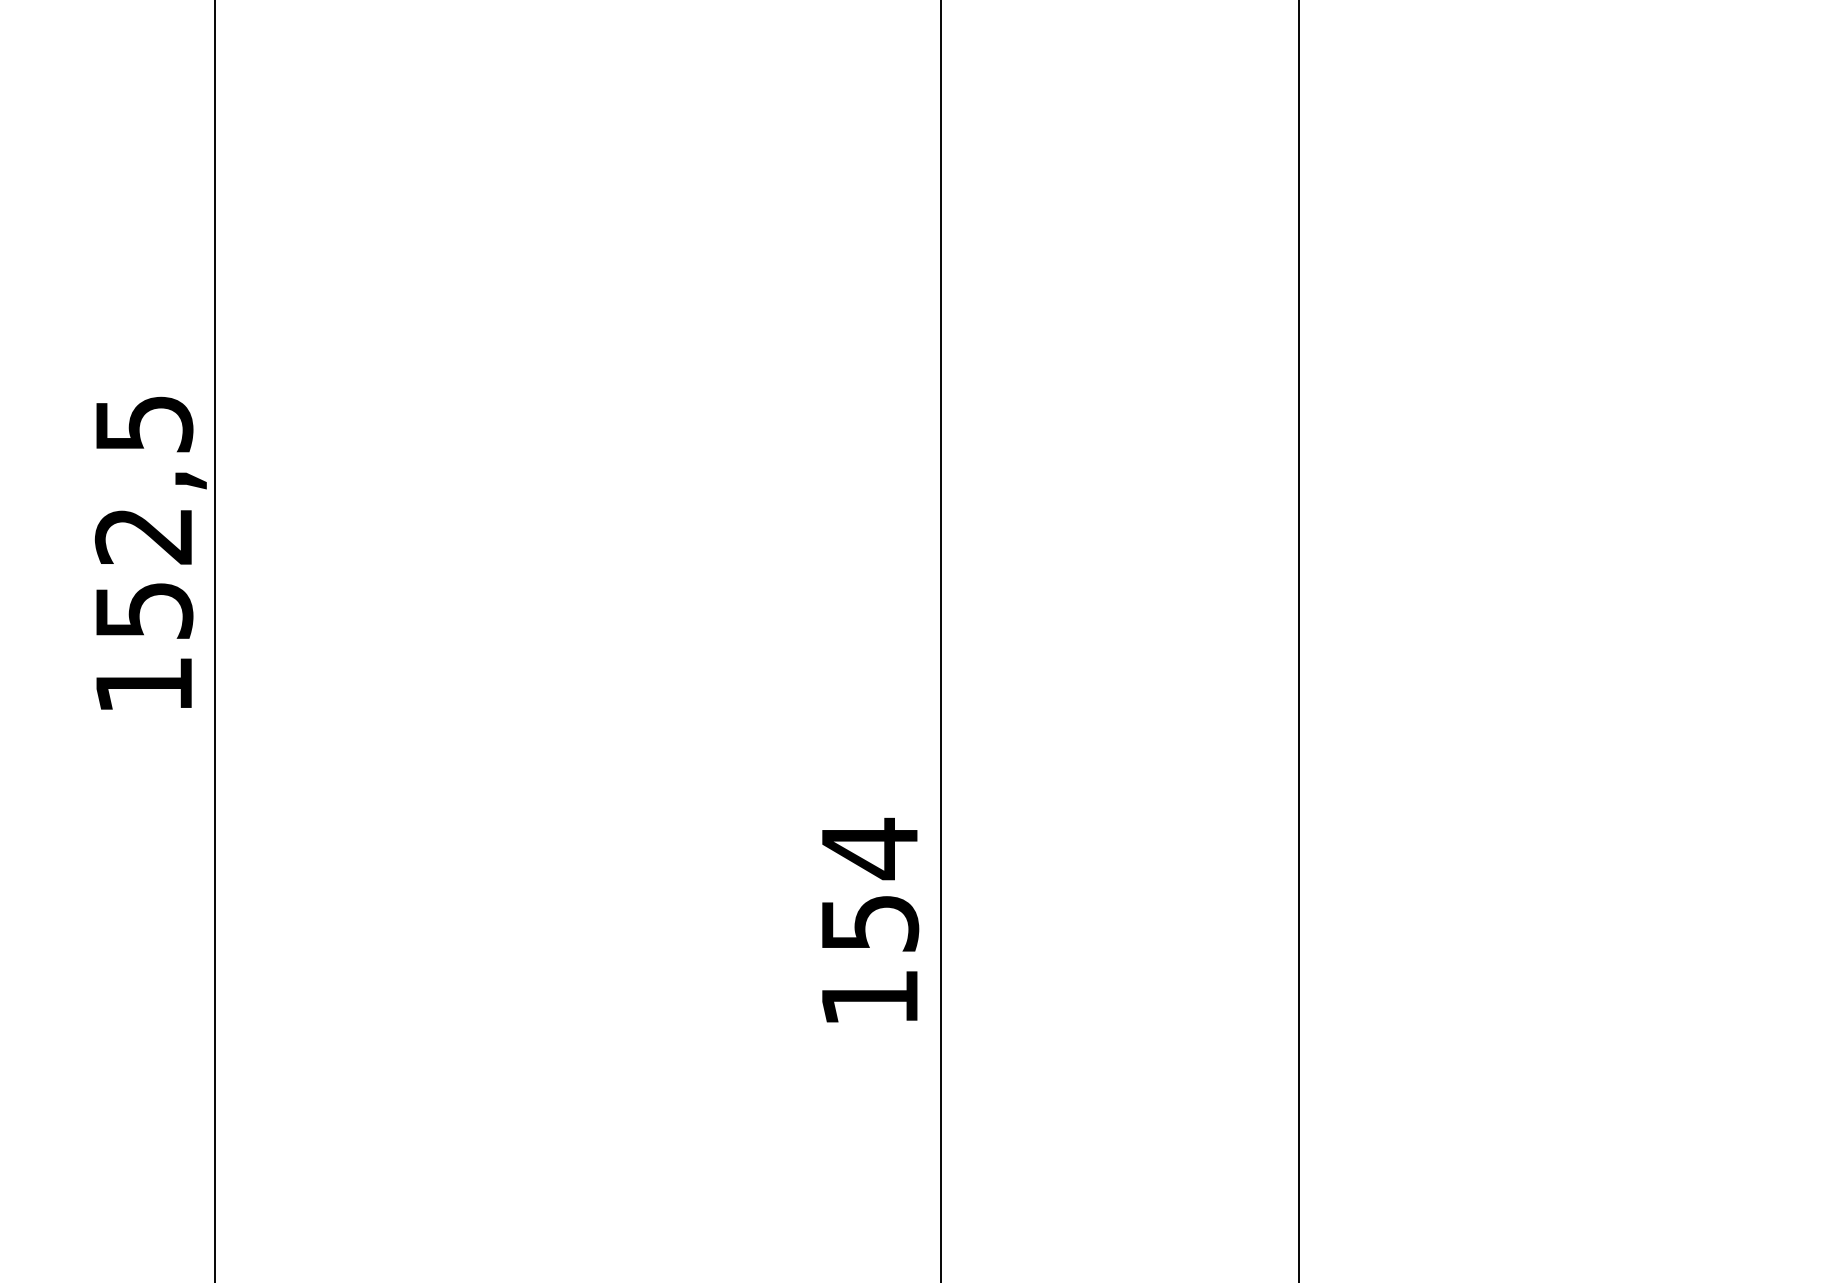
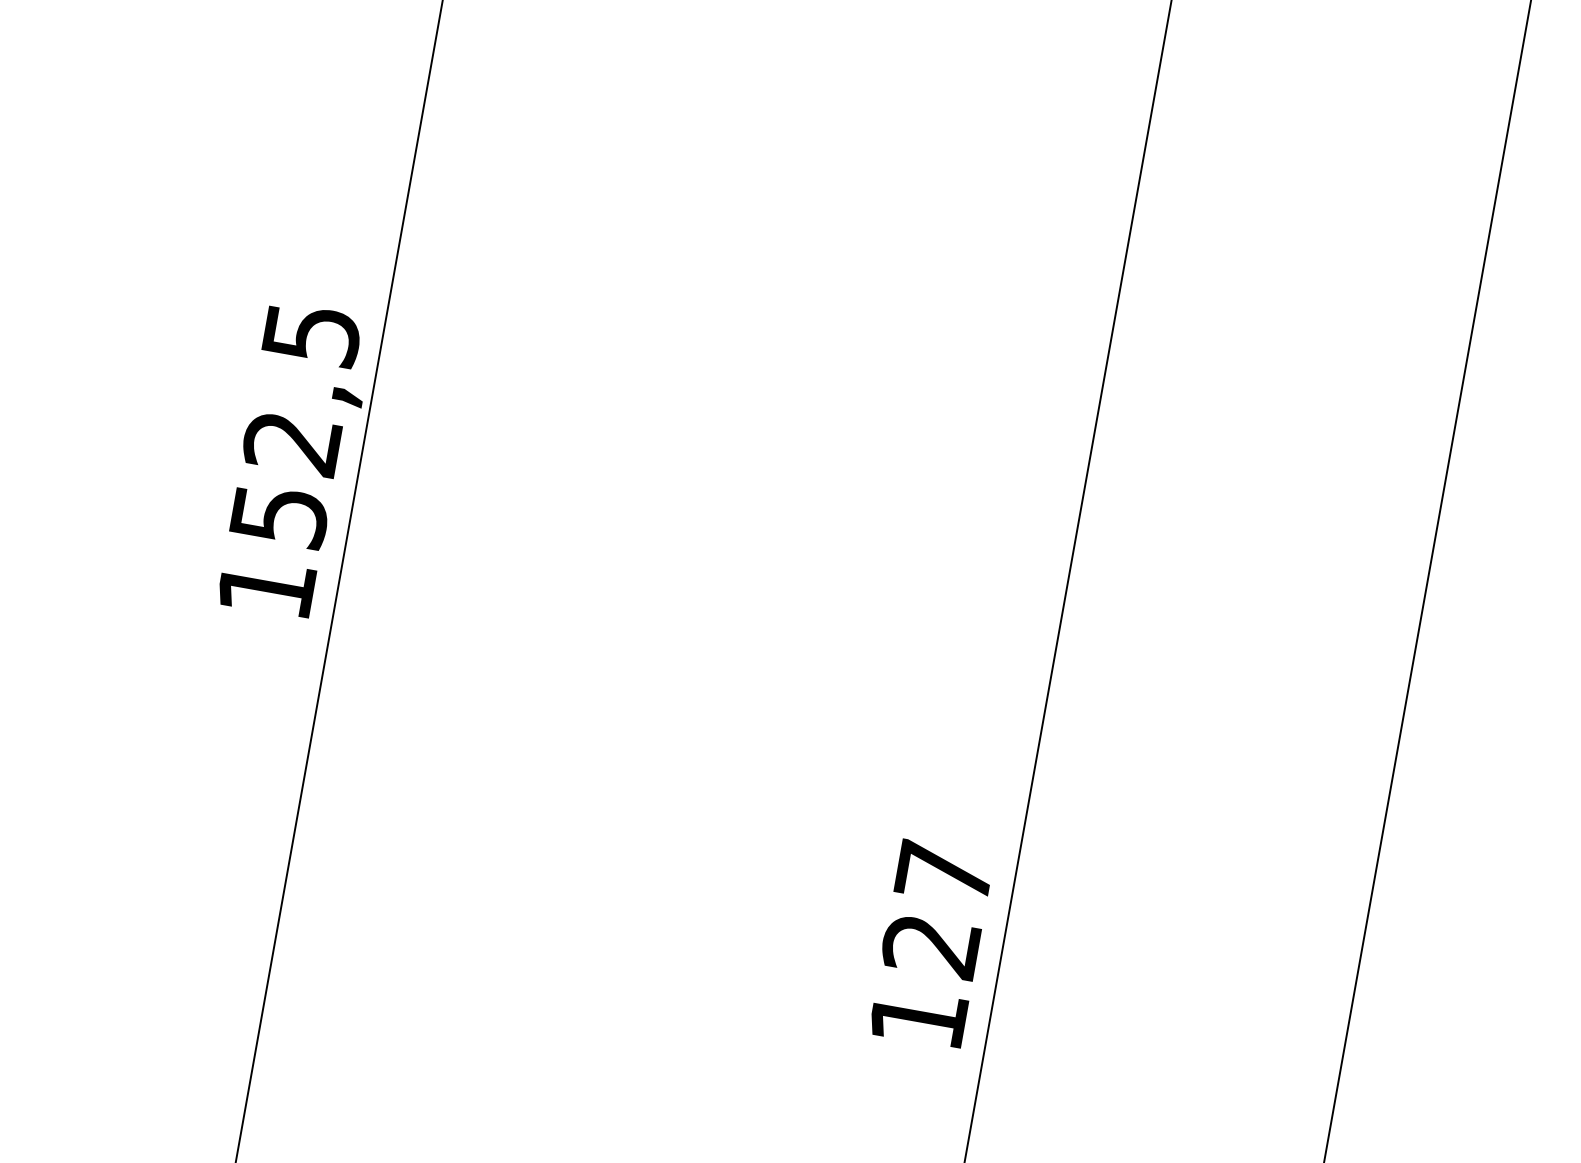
text: (869, 884) -> (937, 907), 154 -> 127

